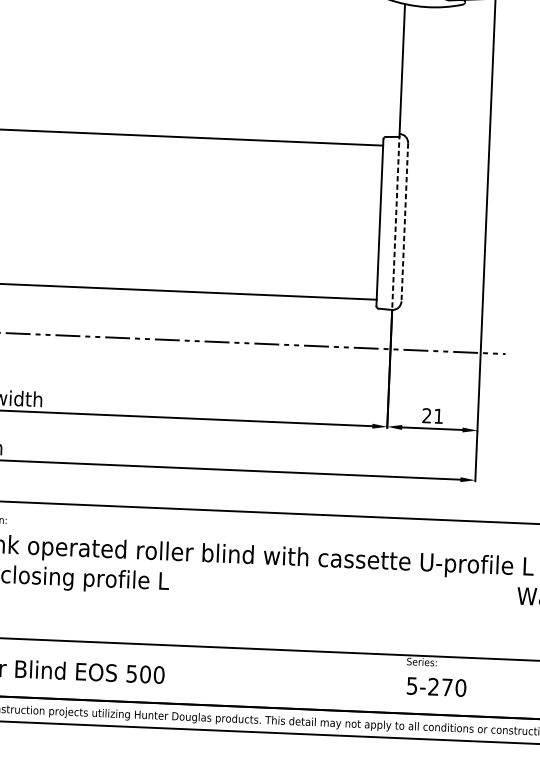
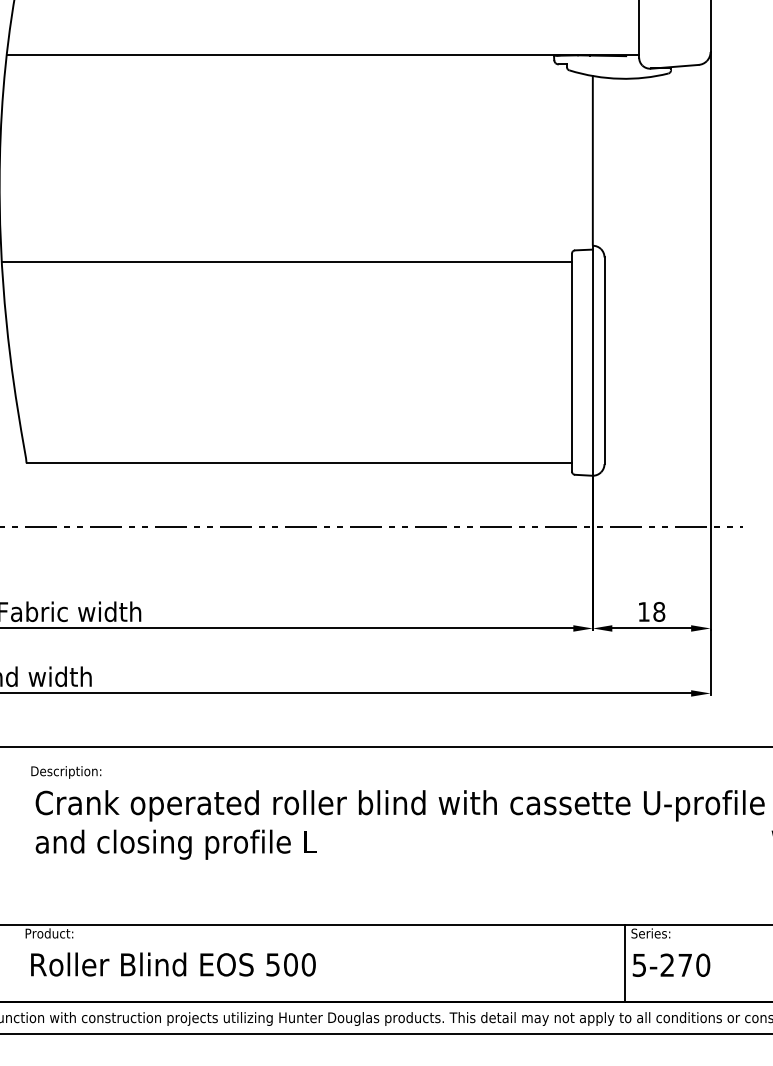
line: (395, 221) -> (592, 360), dashed -> solid
line: (404, 222) -> (604, 361), dashed -> solid
text: (432, 415) -> (651, 611), 21 -> 18
line: (400, 684) -> (624, 963), added

